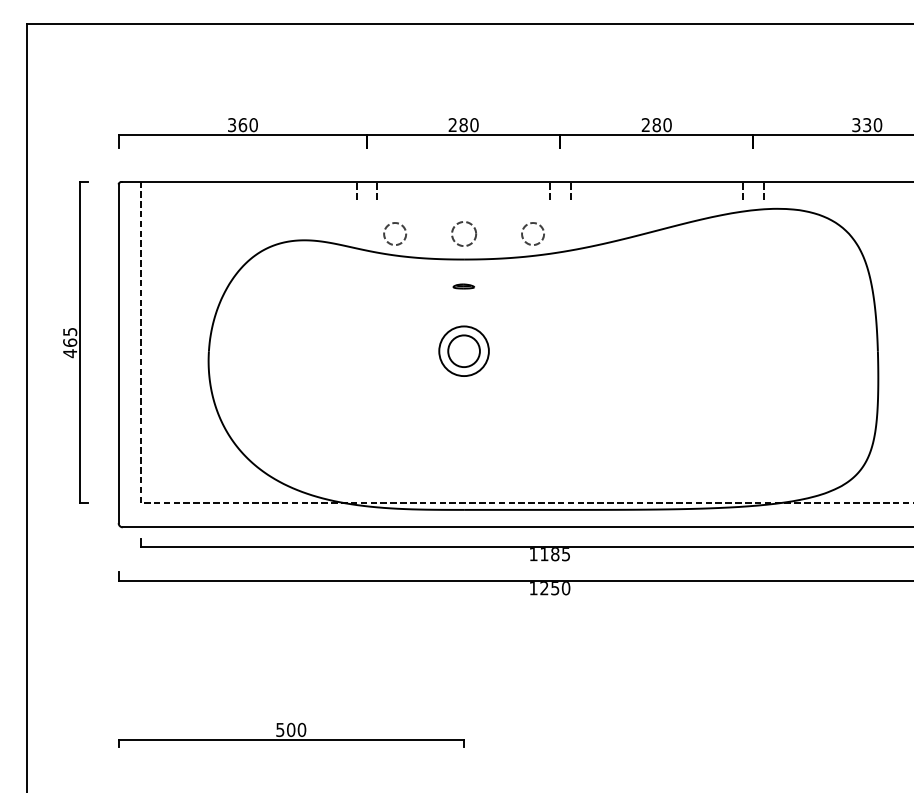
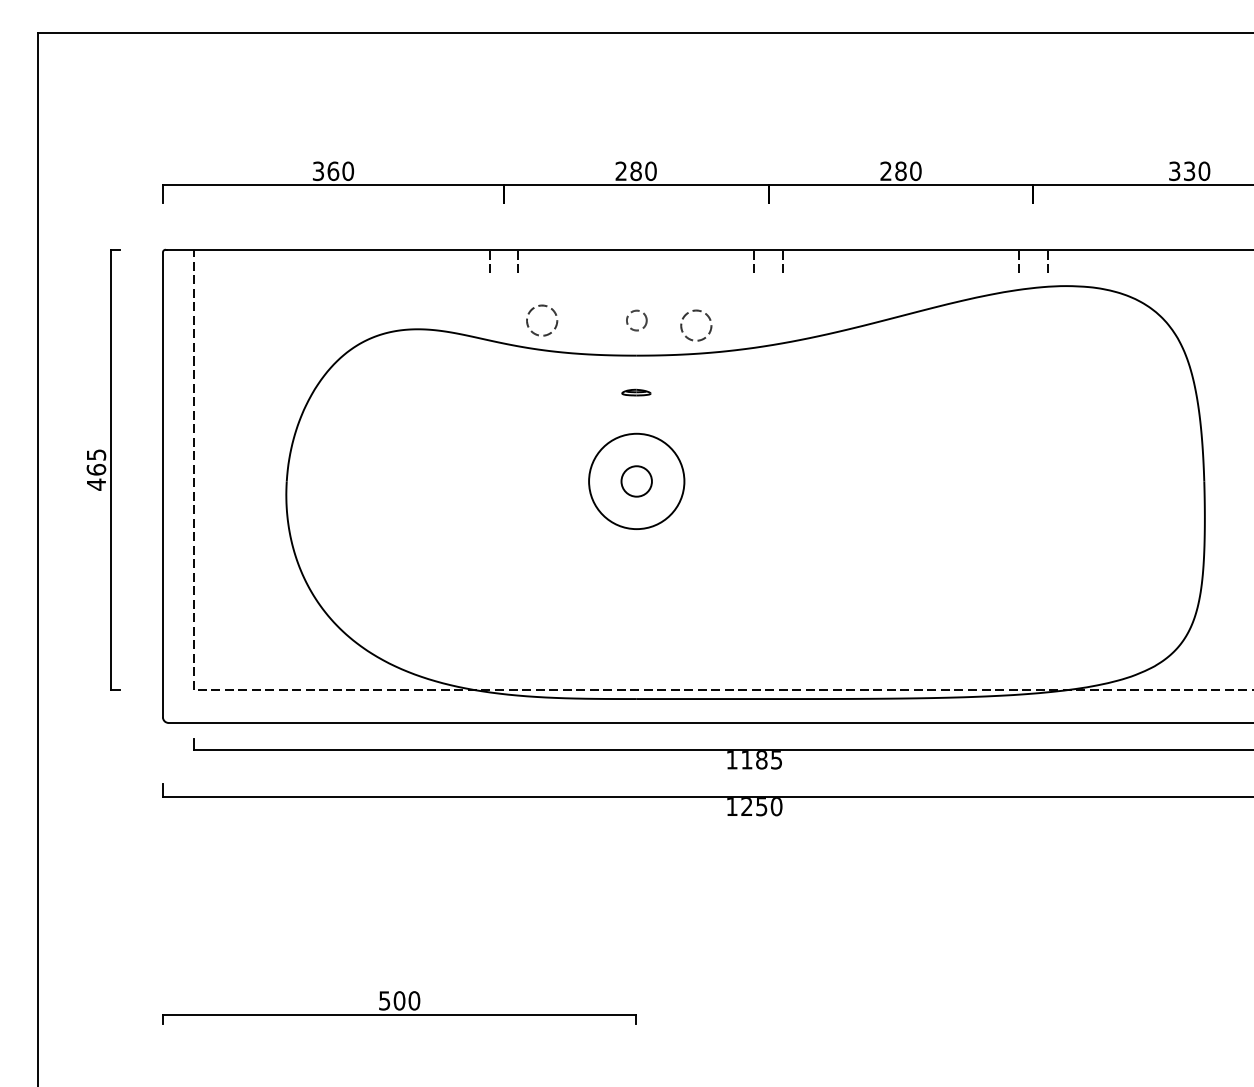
circle: (463, 233) -> (636, 320), size x0.6
circle: (533, 233) -> (696, 325), moved
circle: (463, 351) -> (636, 481), size x0.7
circle: (463, 351) -> (636, 481), size x1.4

